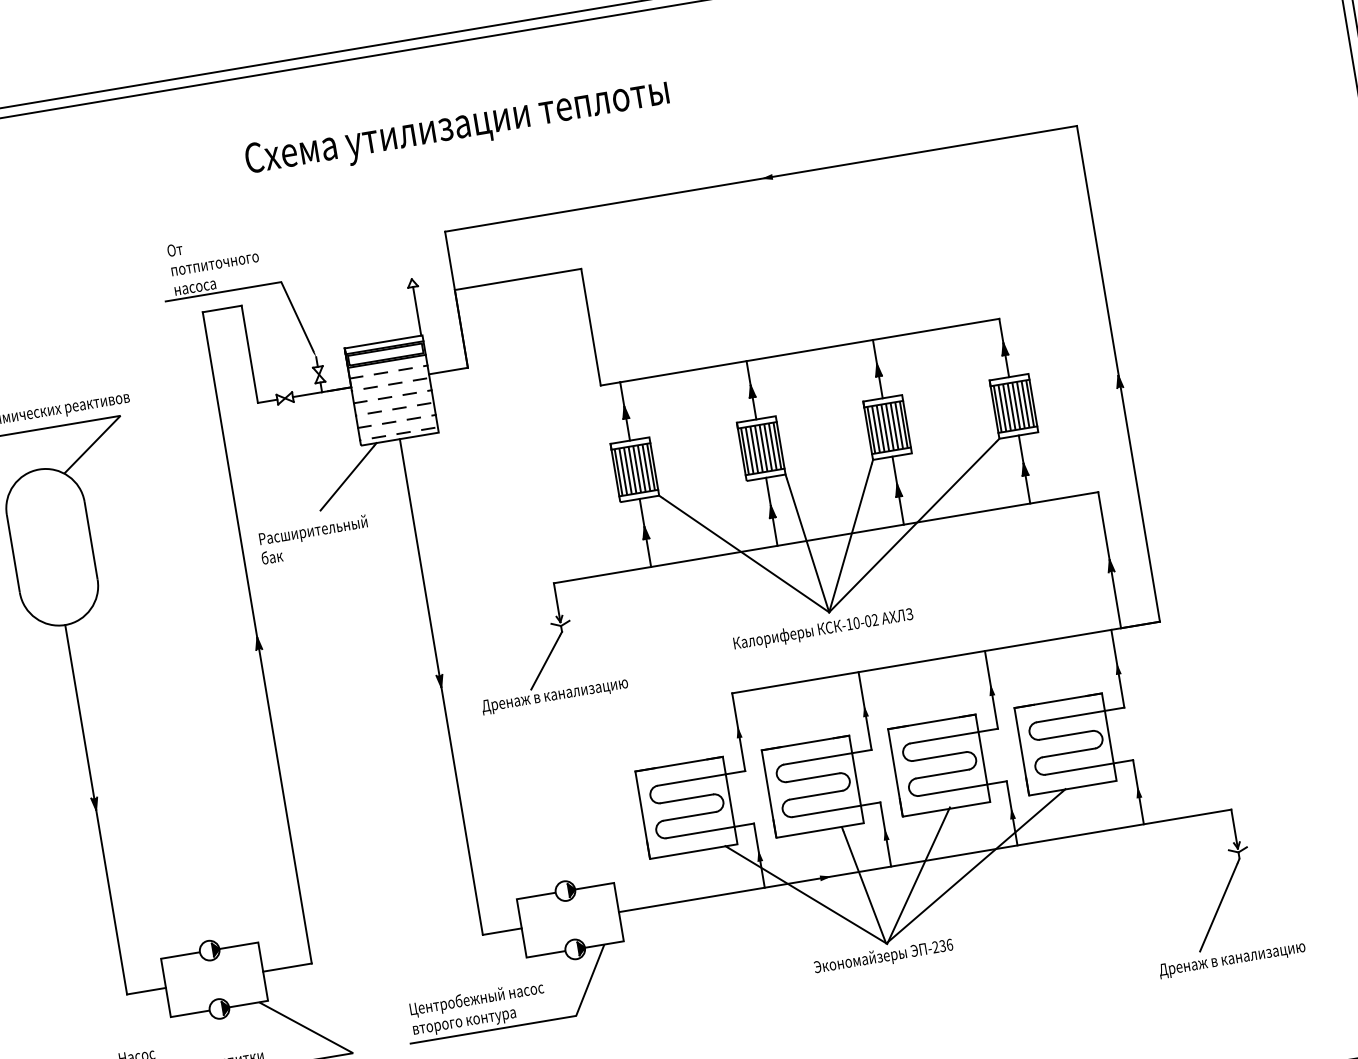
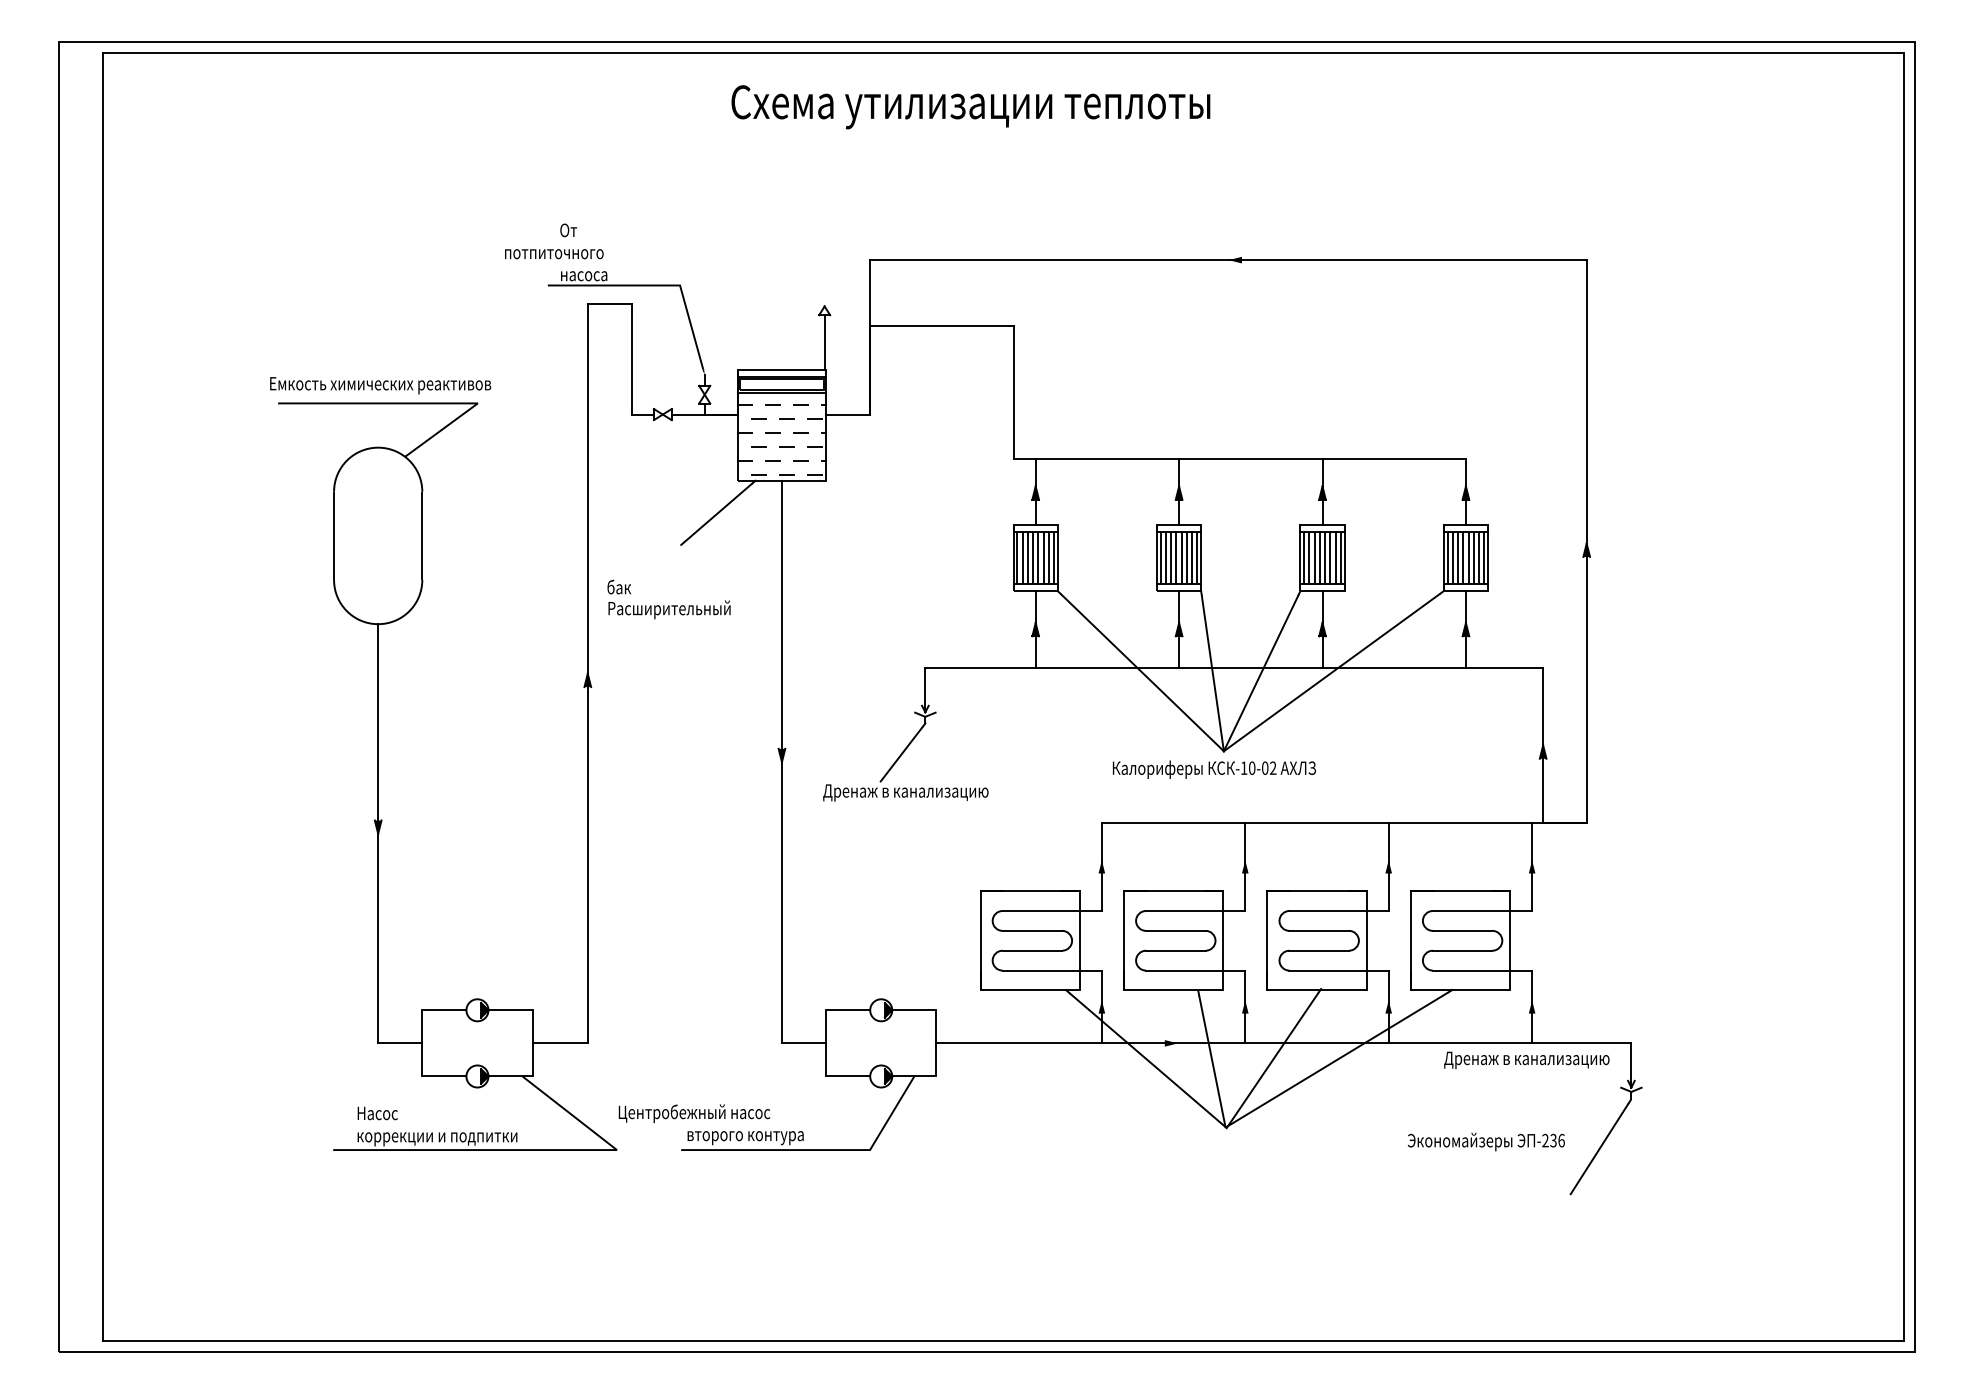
text: (457, 128) -> (970, 107), moved
text: (215, 265) -> (554, 254), moved
text: (313, 531) -> (669, 609), moved
text: (882, 956) -> (1485, 1141), moved
text: (1231, 959) -> (1526, 1059), moved
text: (476, 999) -> (694, 1113), moved

